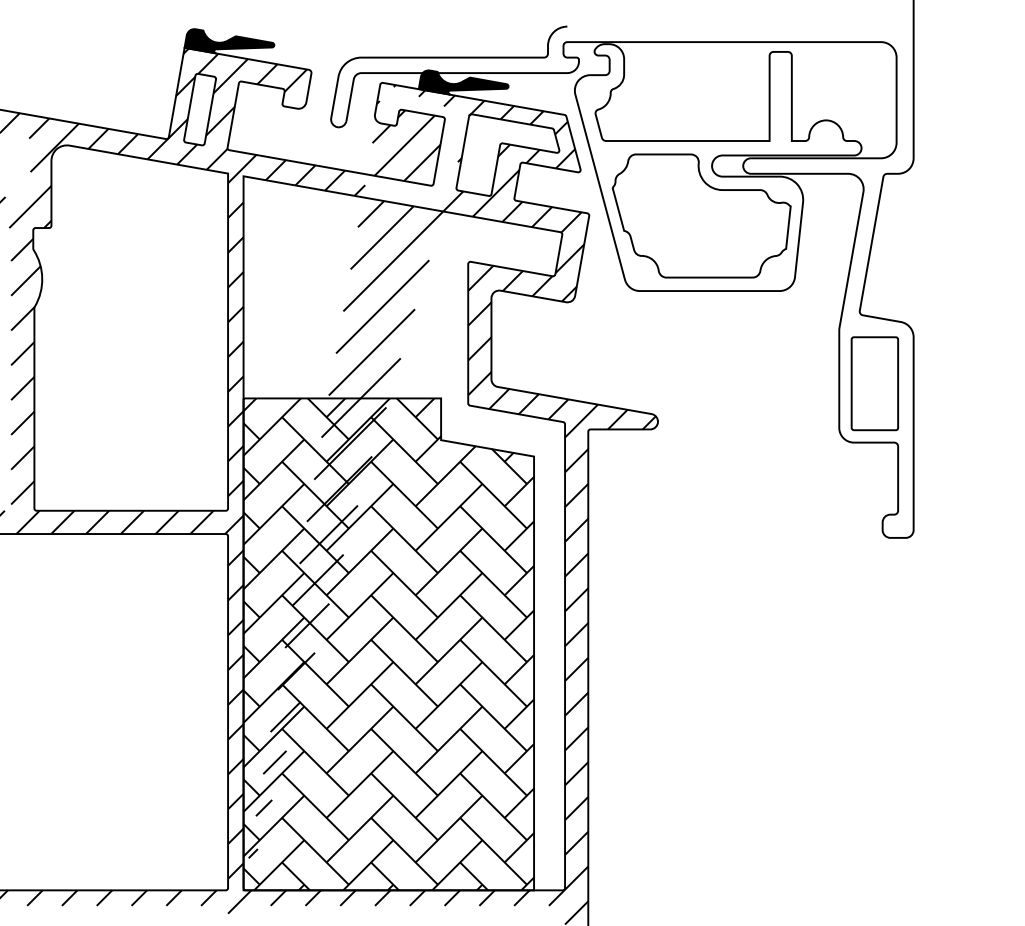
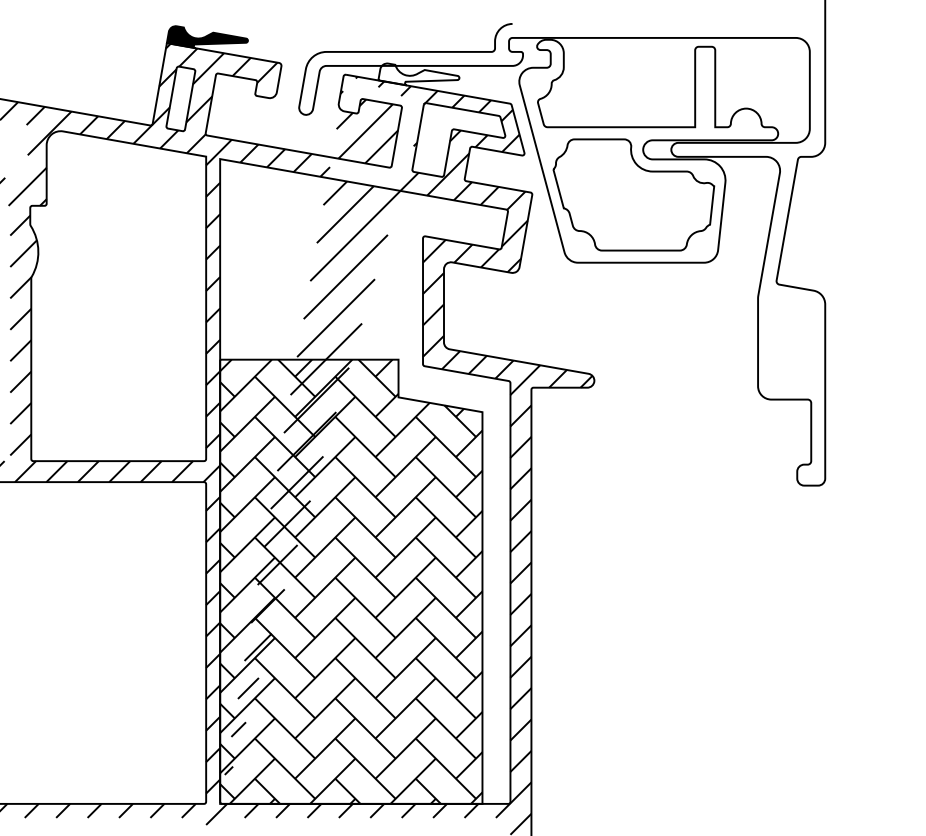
fill: (463, 82) -> (418, 74), removed
part: (874, 383) -> (789, 346), removed

